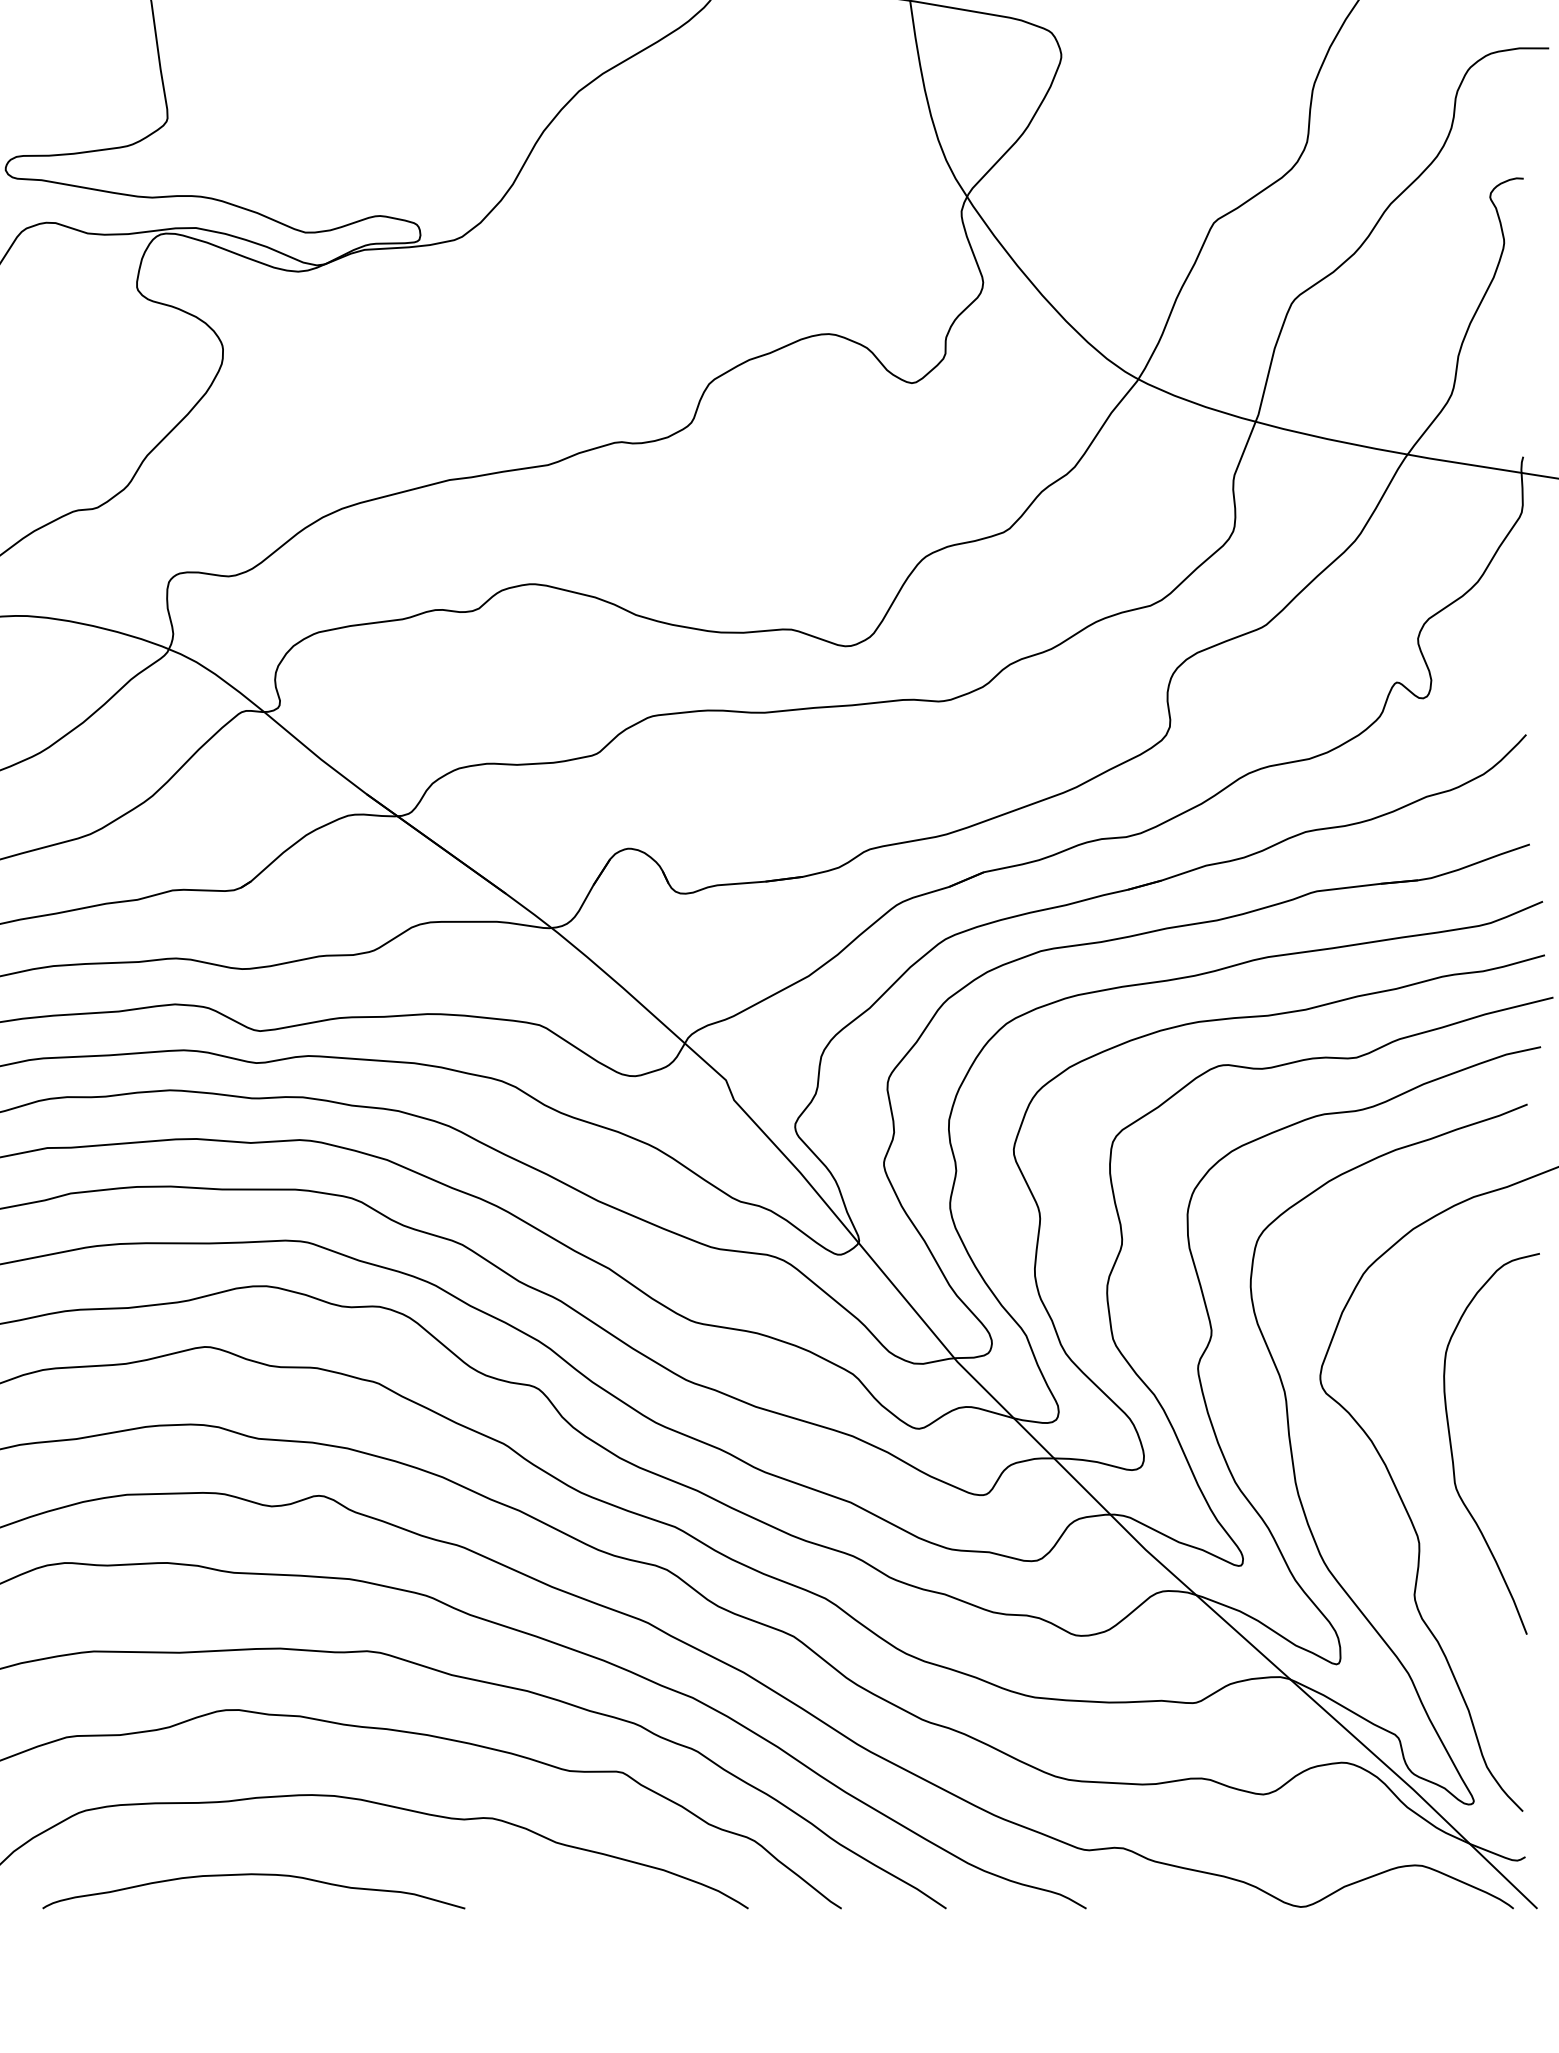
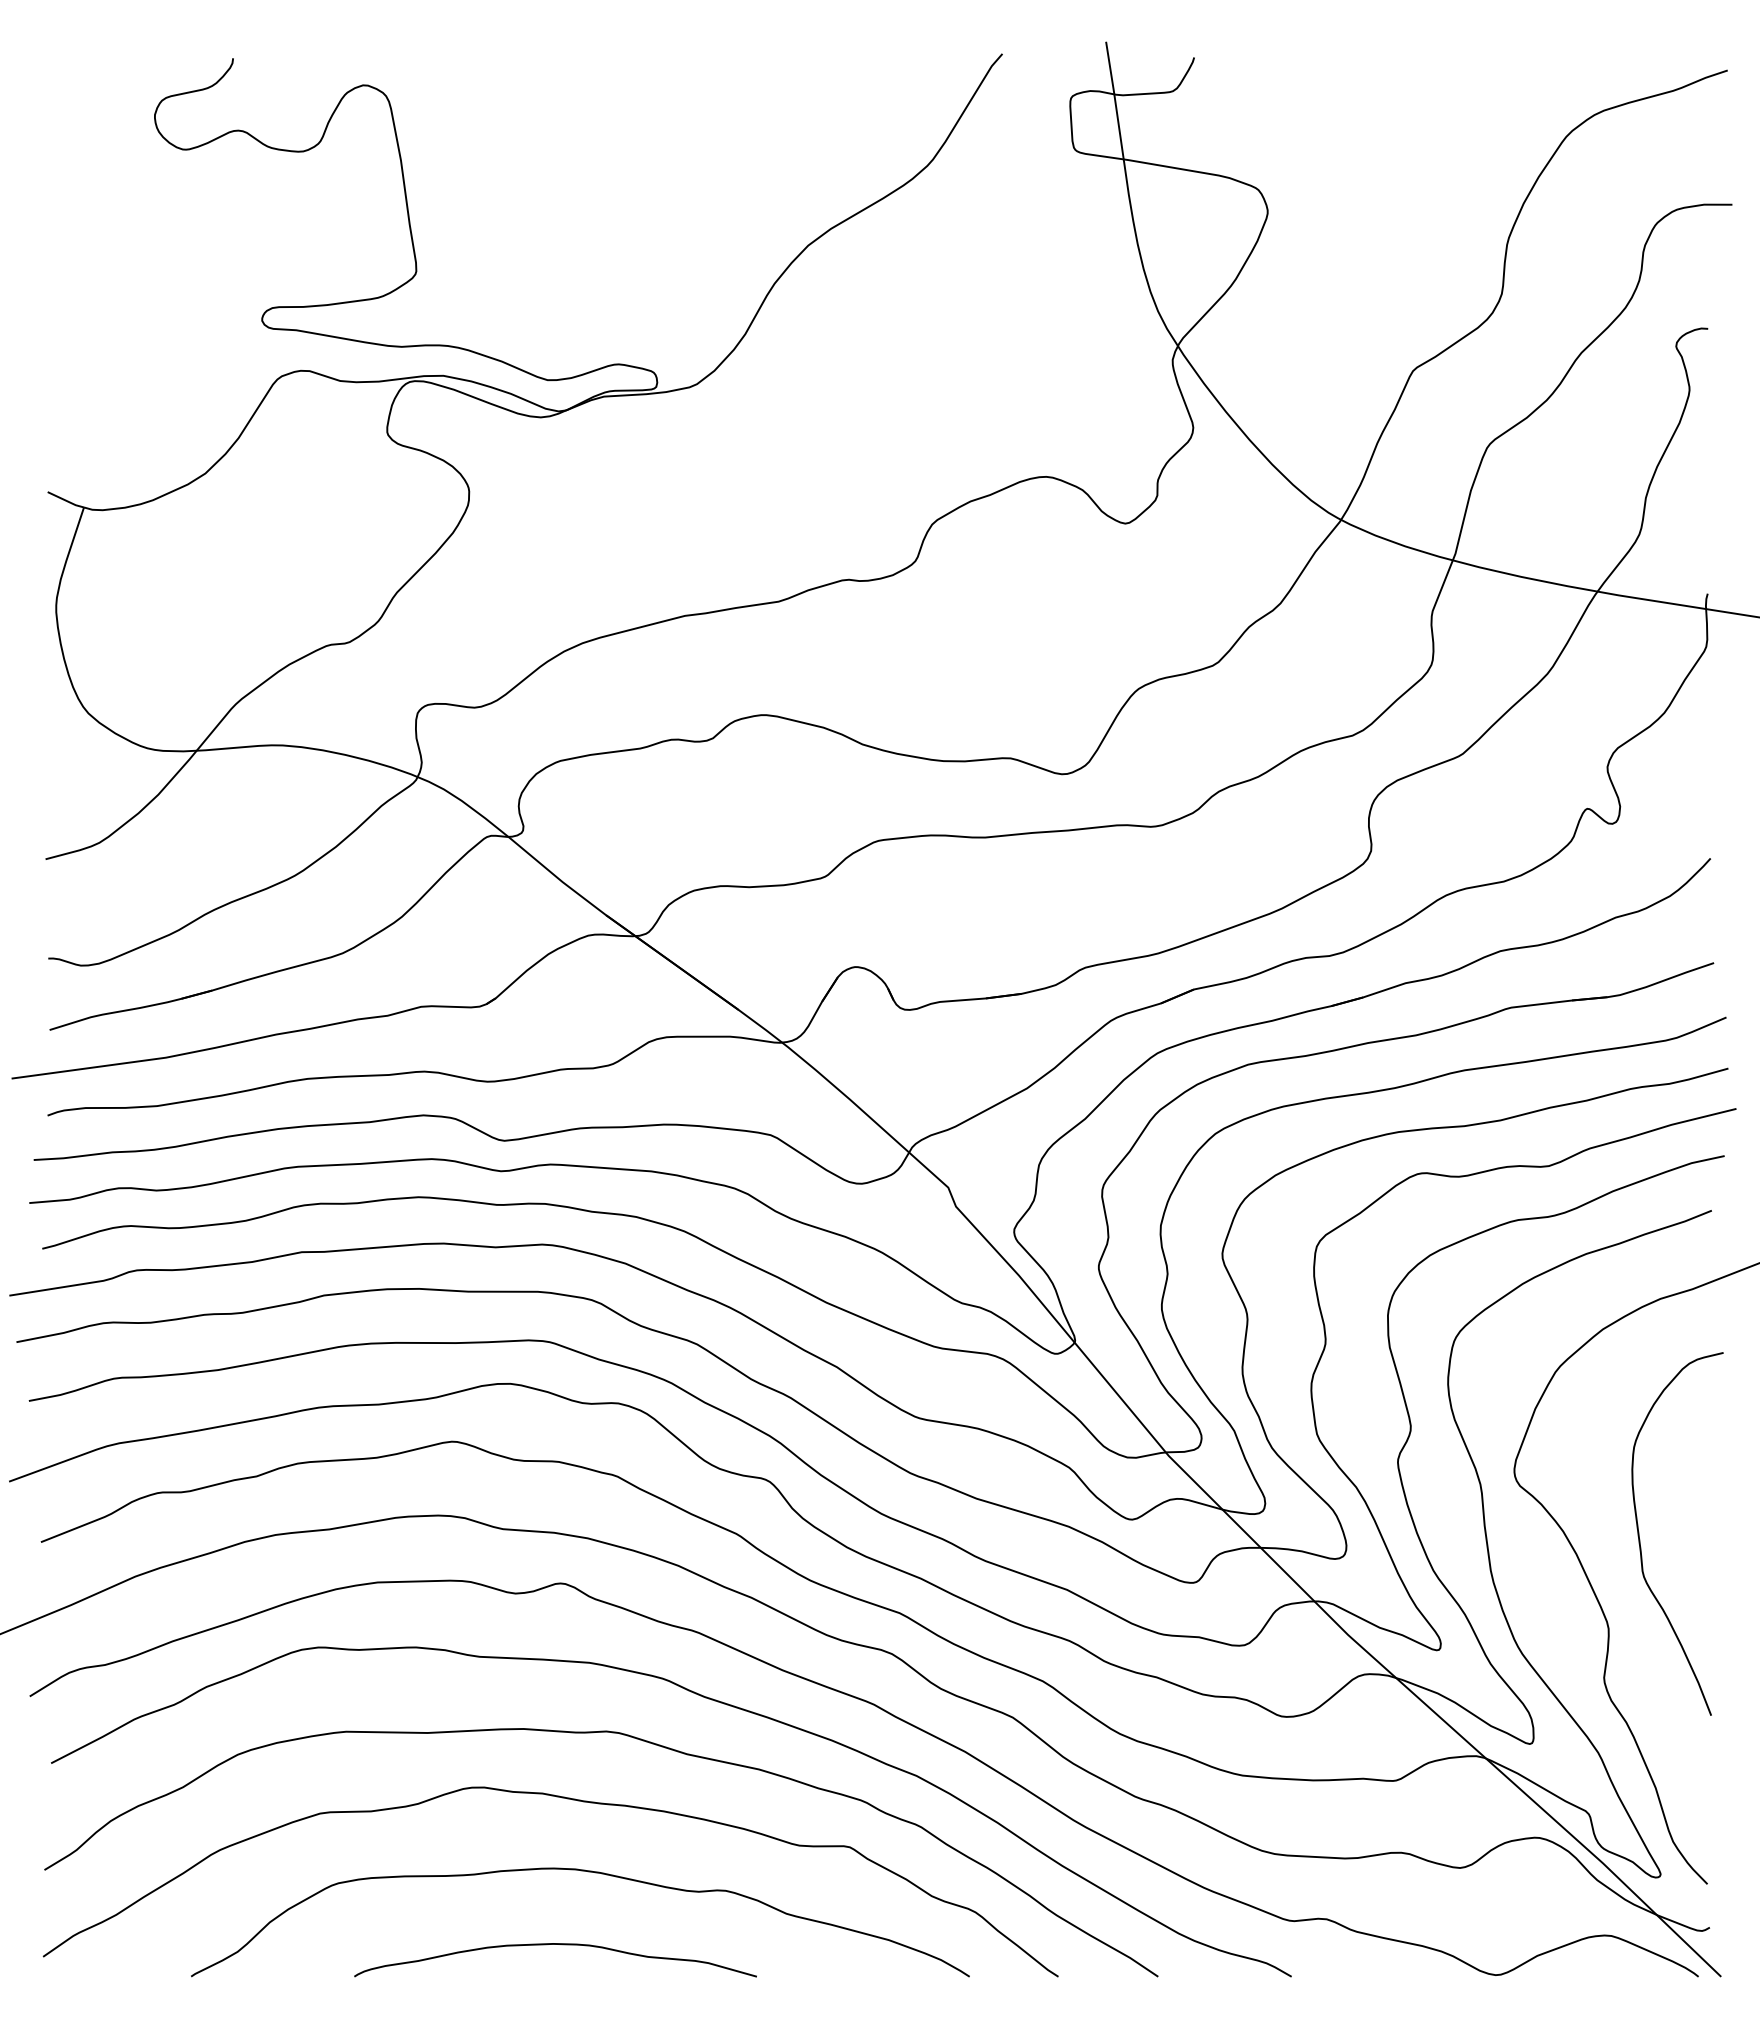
curve: (253, 1874) -> (555, 1944), moved

